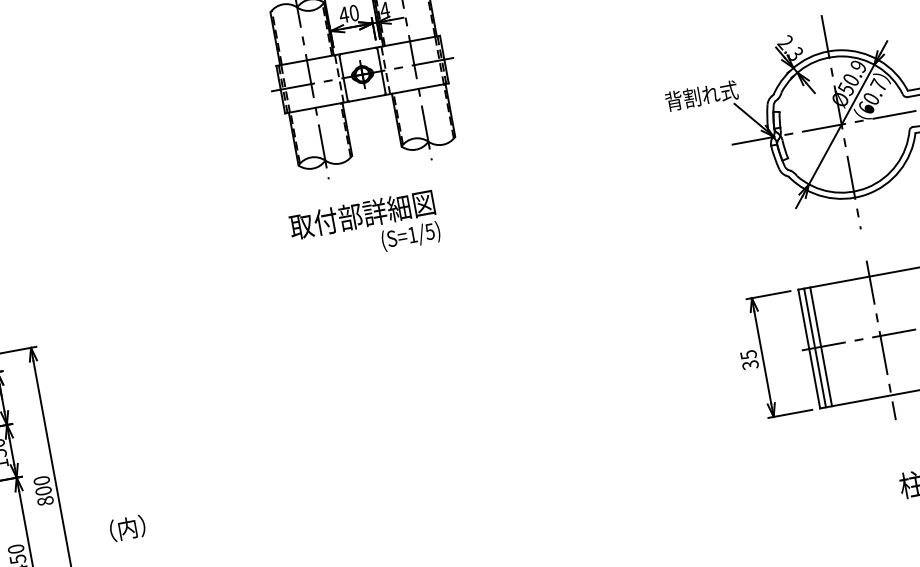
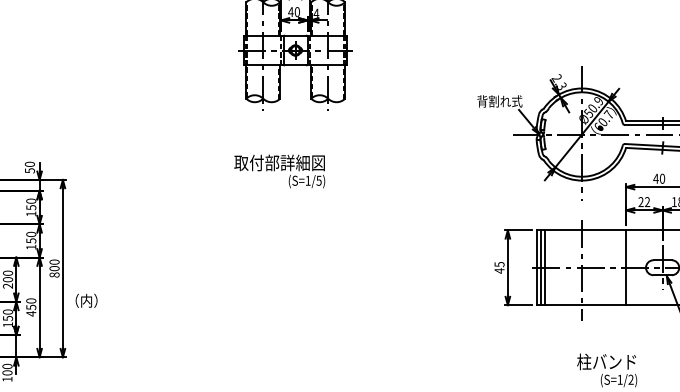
text: (364, 228) -> (279, 171), moved
text: (750, 364) -> (499, 270), 35 -> 45
text: (127, 527) -> (86, 300), moved

